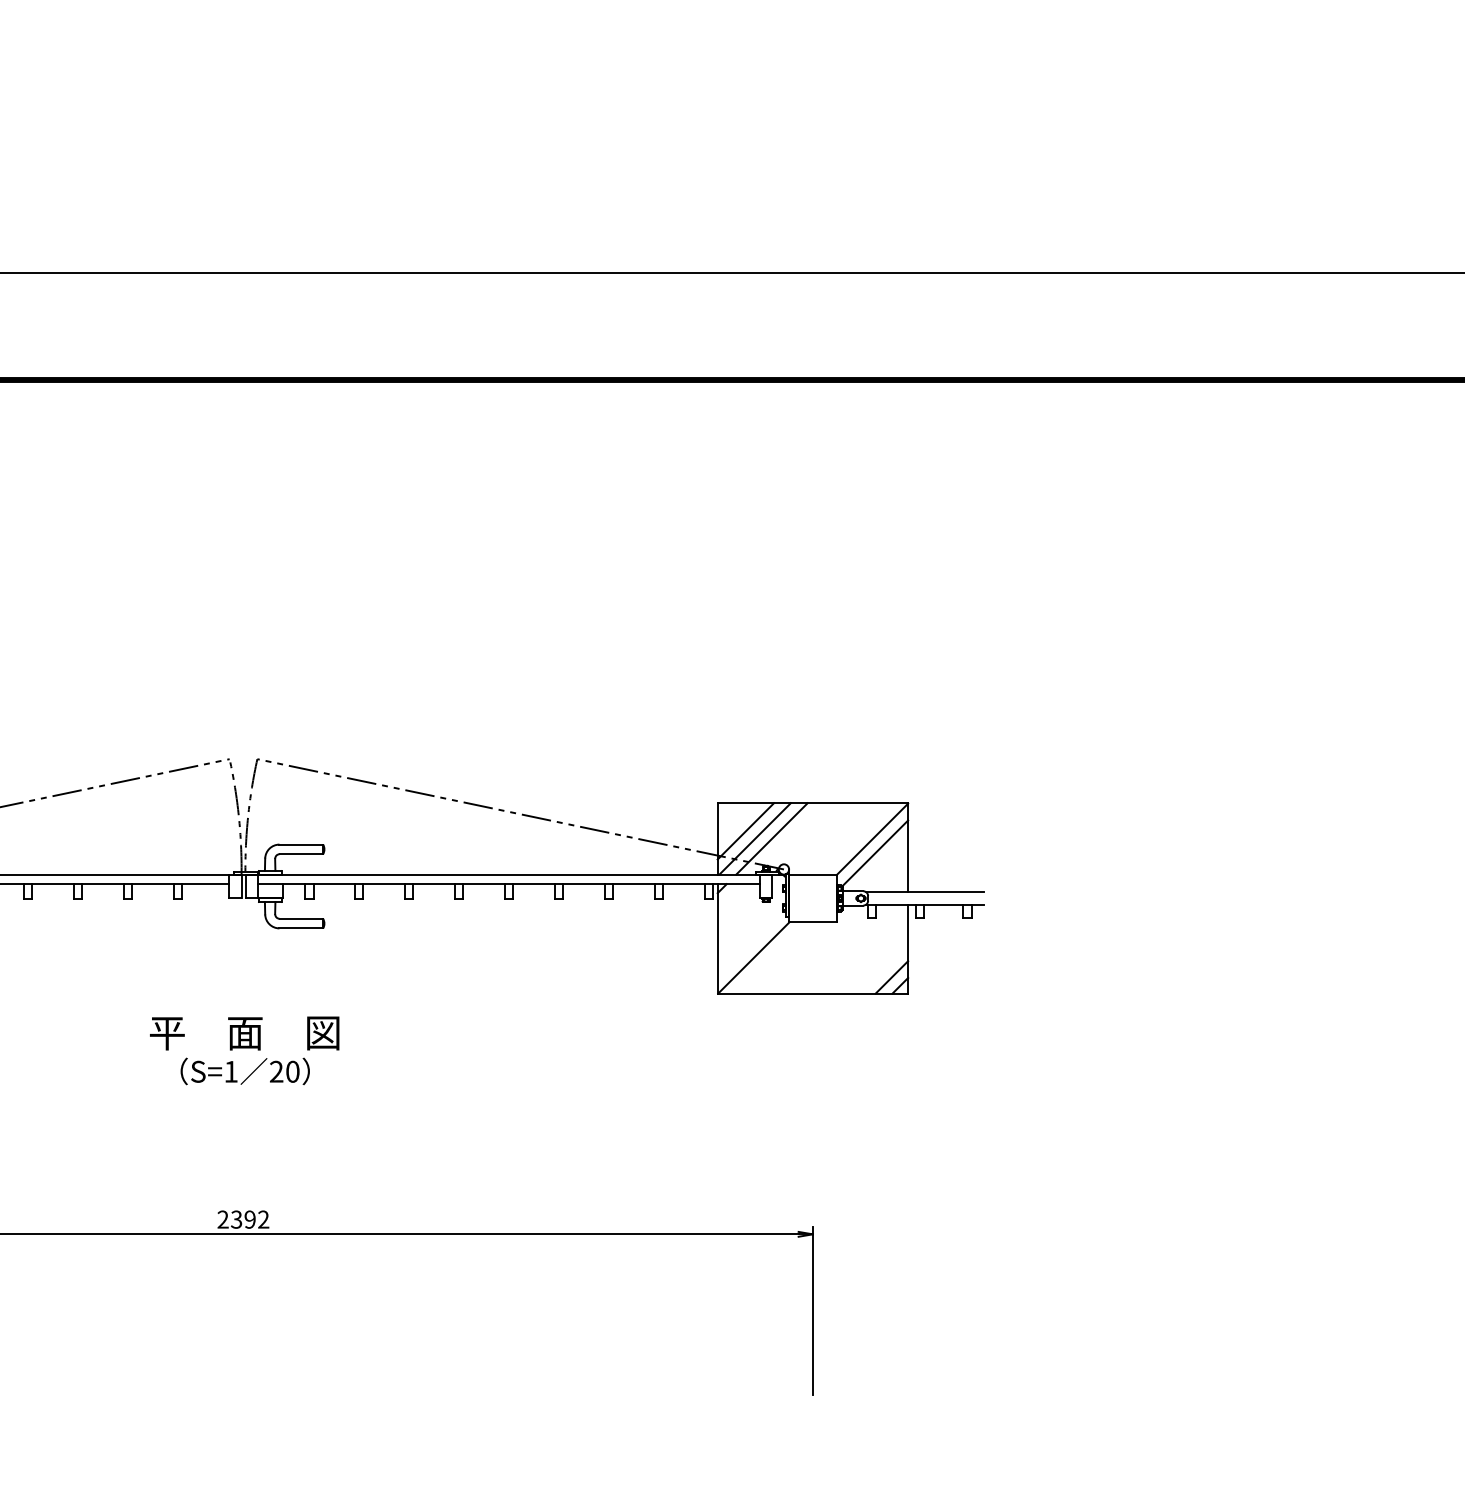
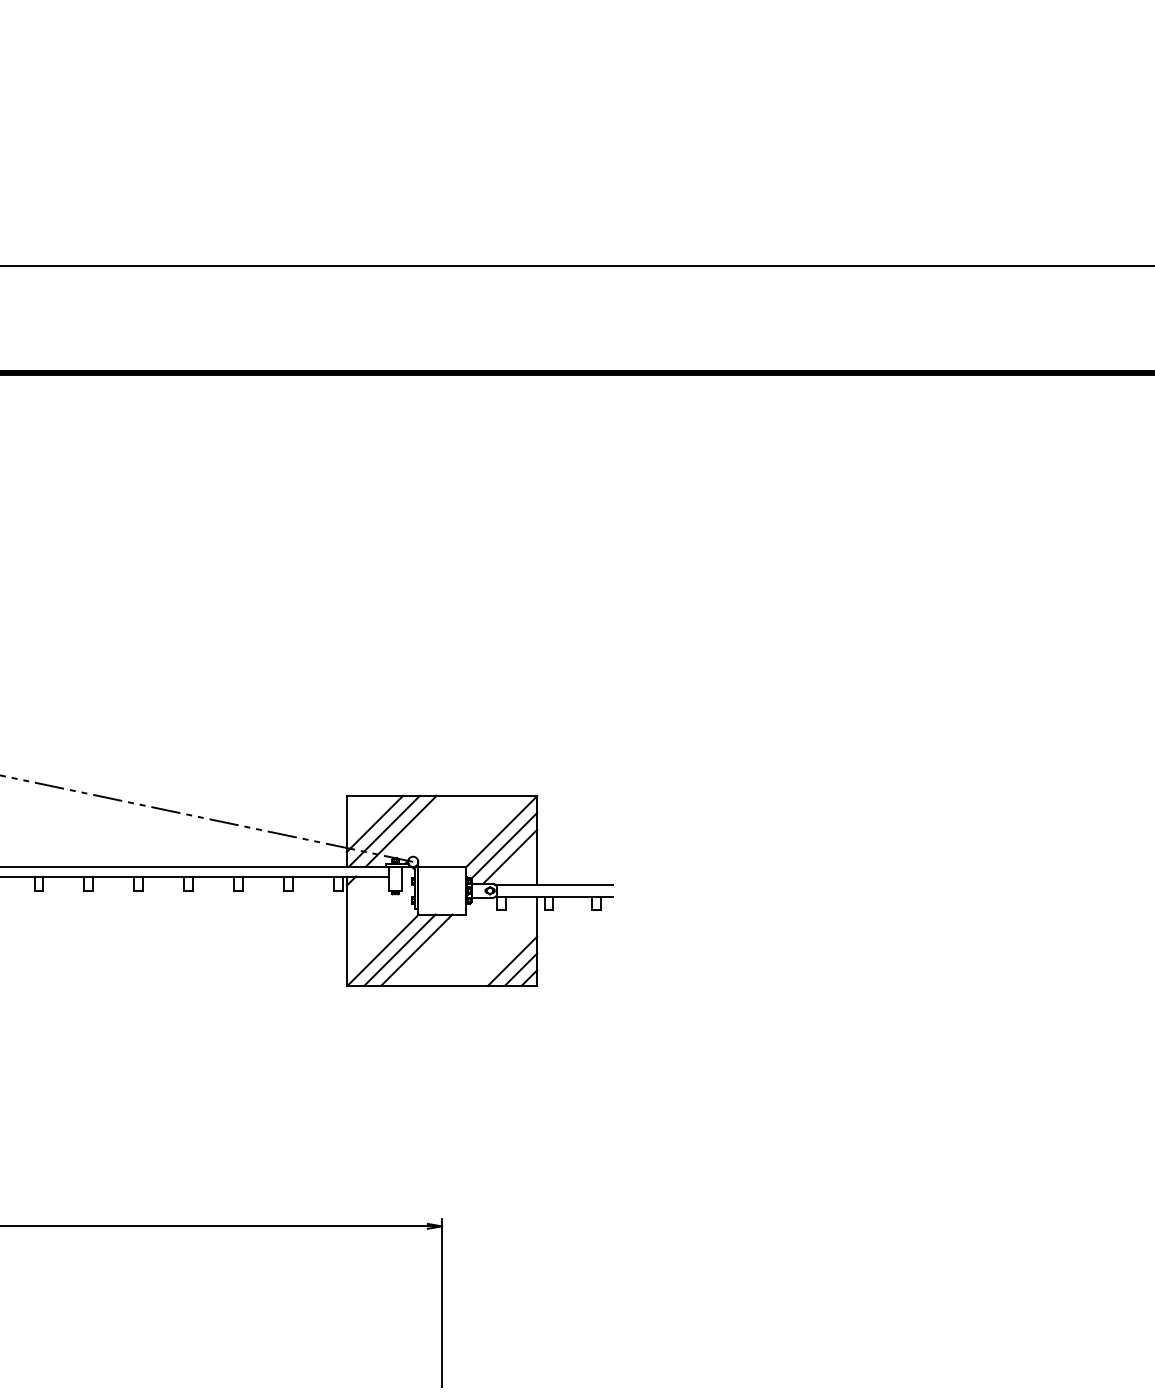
line: (881, 864) -> (510, 856), added
line: (770, 957) -> (399, 949), added
line: (787, 957) -> (416, 949), added
line: (883, 968) -> (512, 960), added

